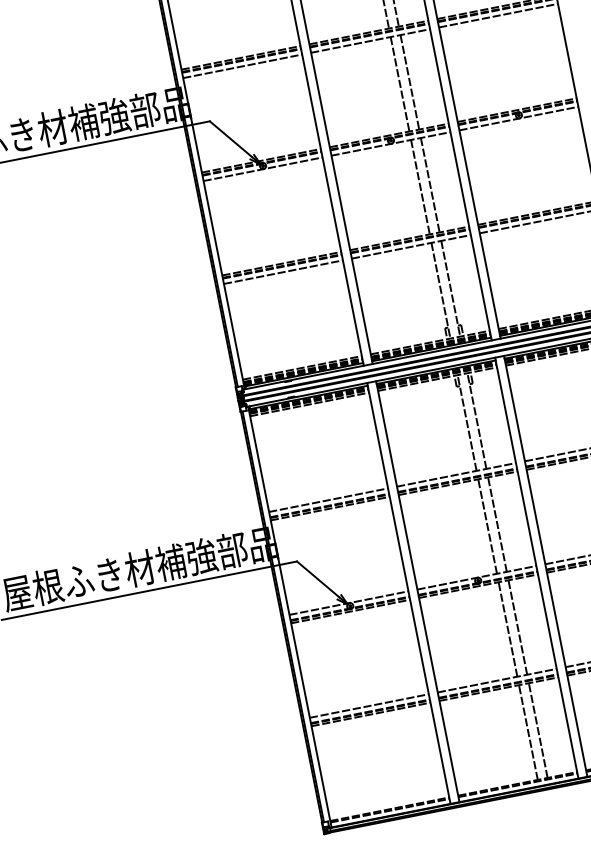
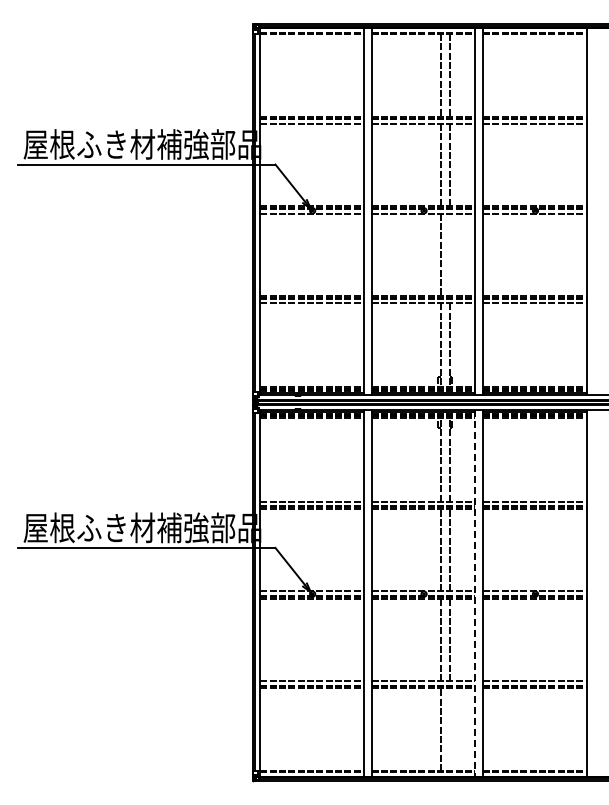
line: (430, 185) -> (449, 254), removed
line: (537, 568) -> (475, 593), solid -> dashed
line: (538, 730) -> (449, 729), removed

